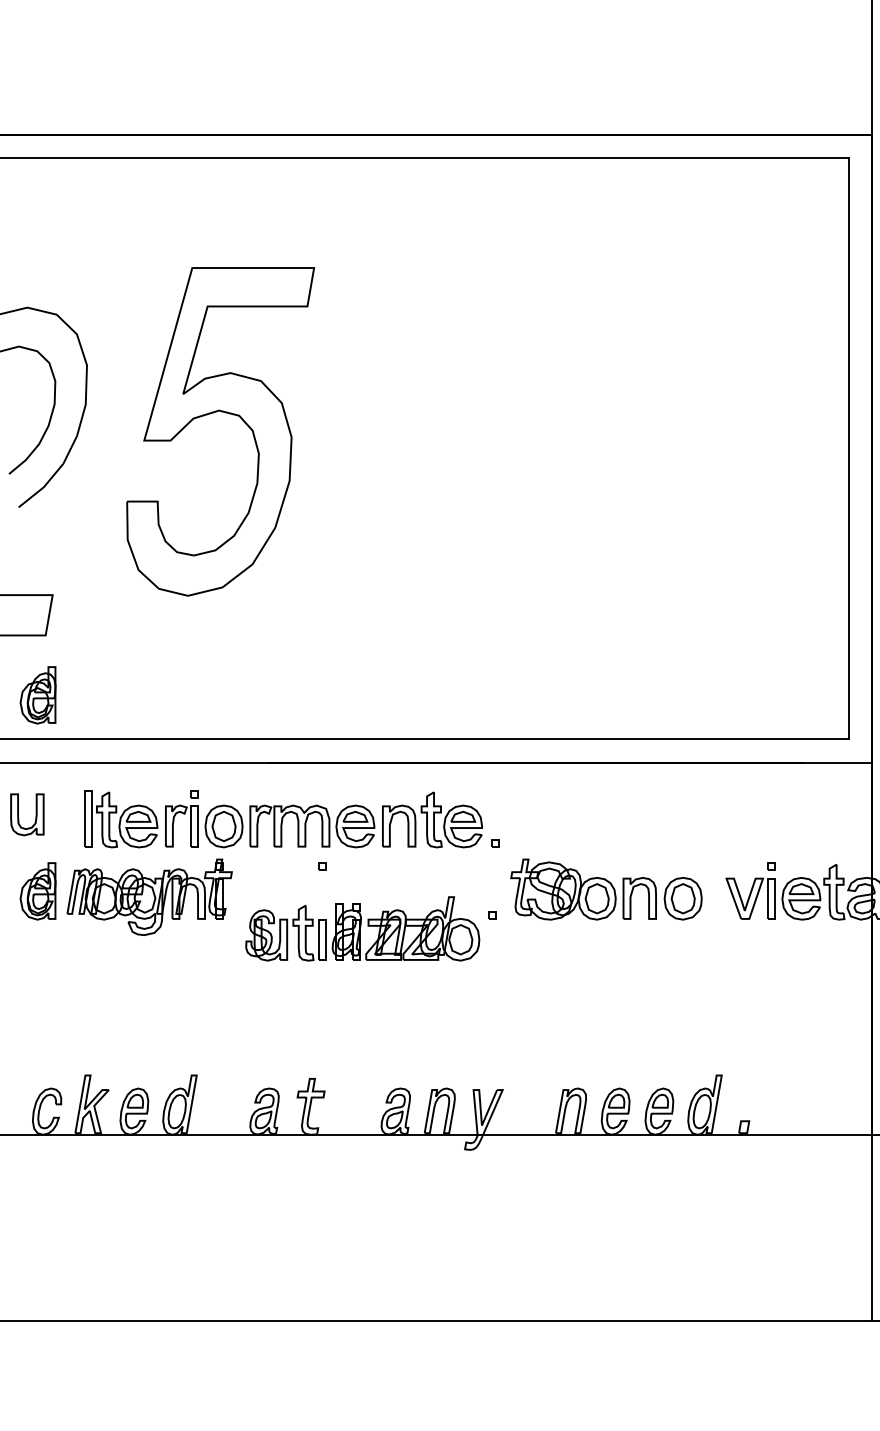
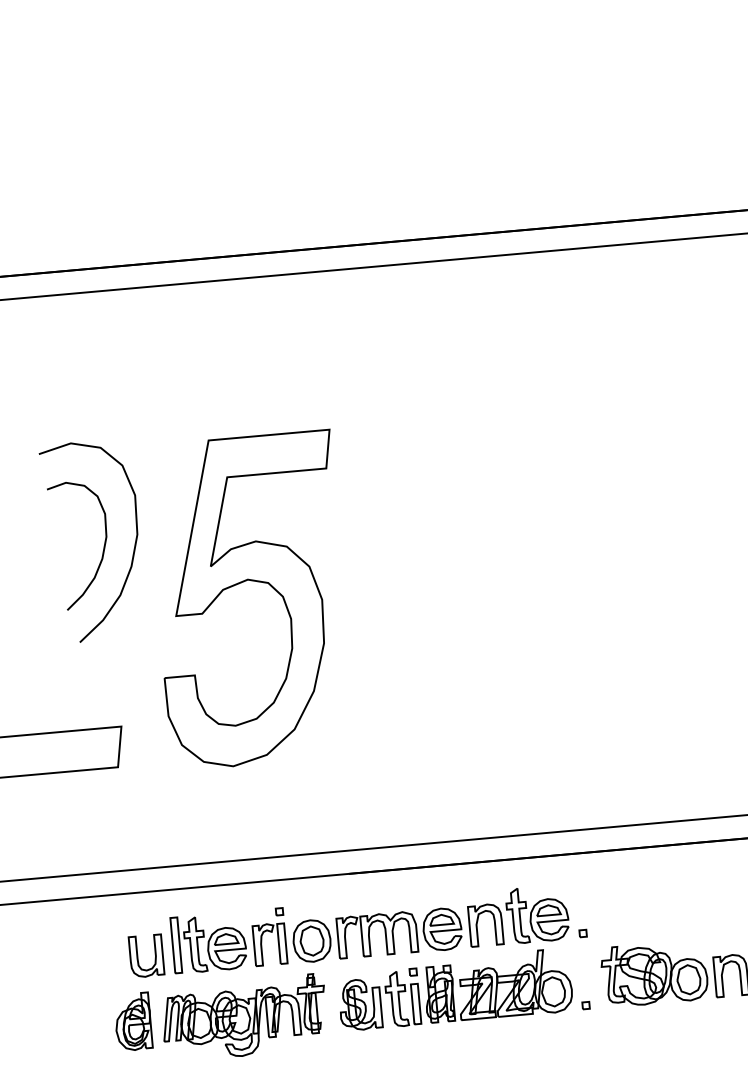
part: (225, 413) -> (254, 581), moved
part: (37, 695) -> (115, 827), removed
part: (35, 814) -> (154, 955), moved
part: (362, 928) -> (454, 989), moved

